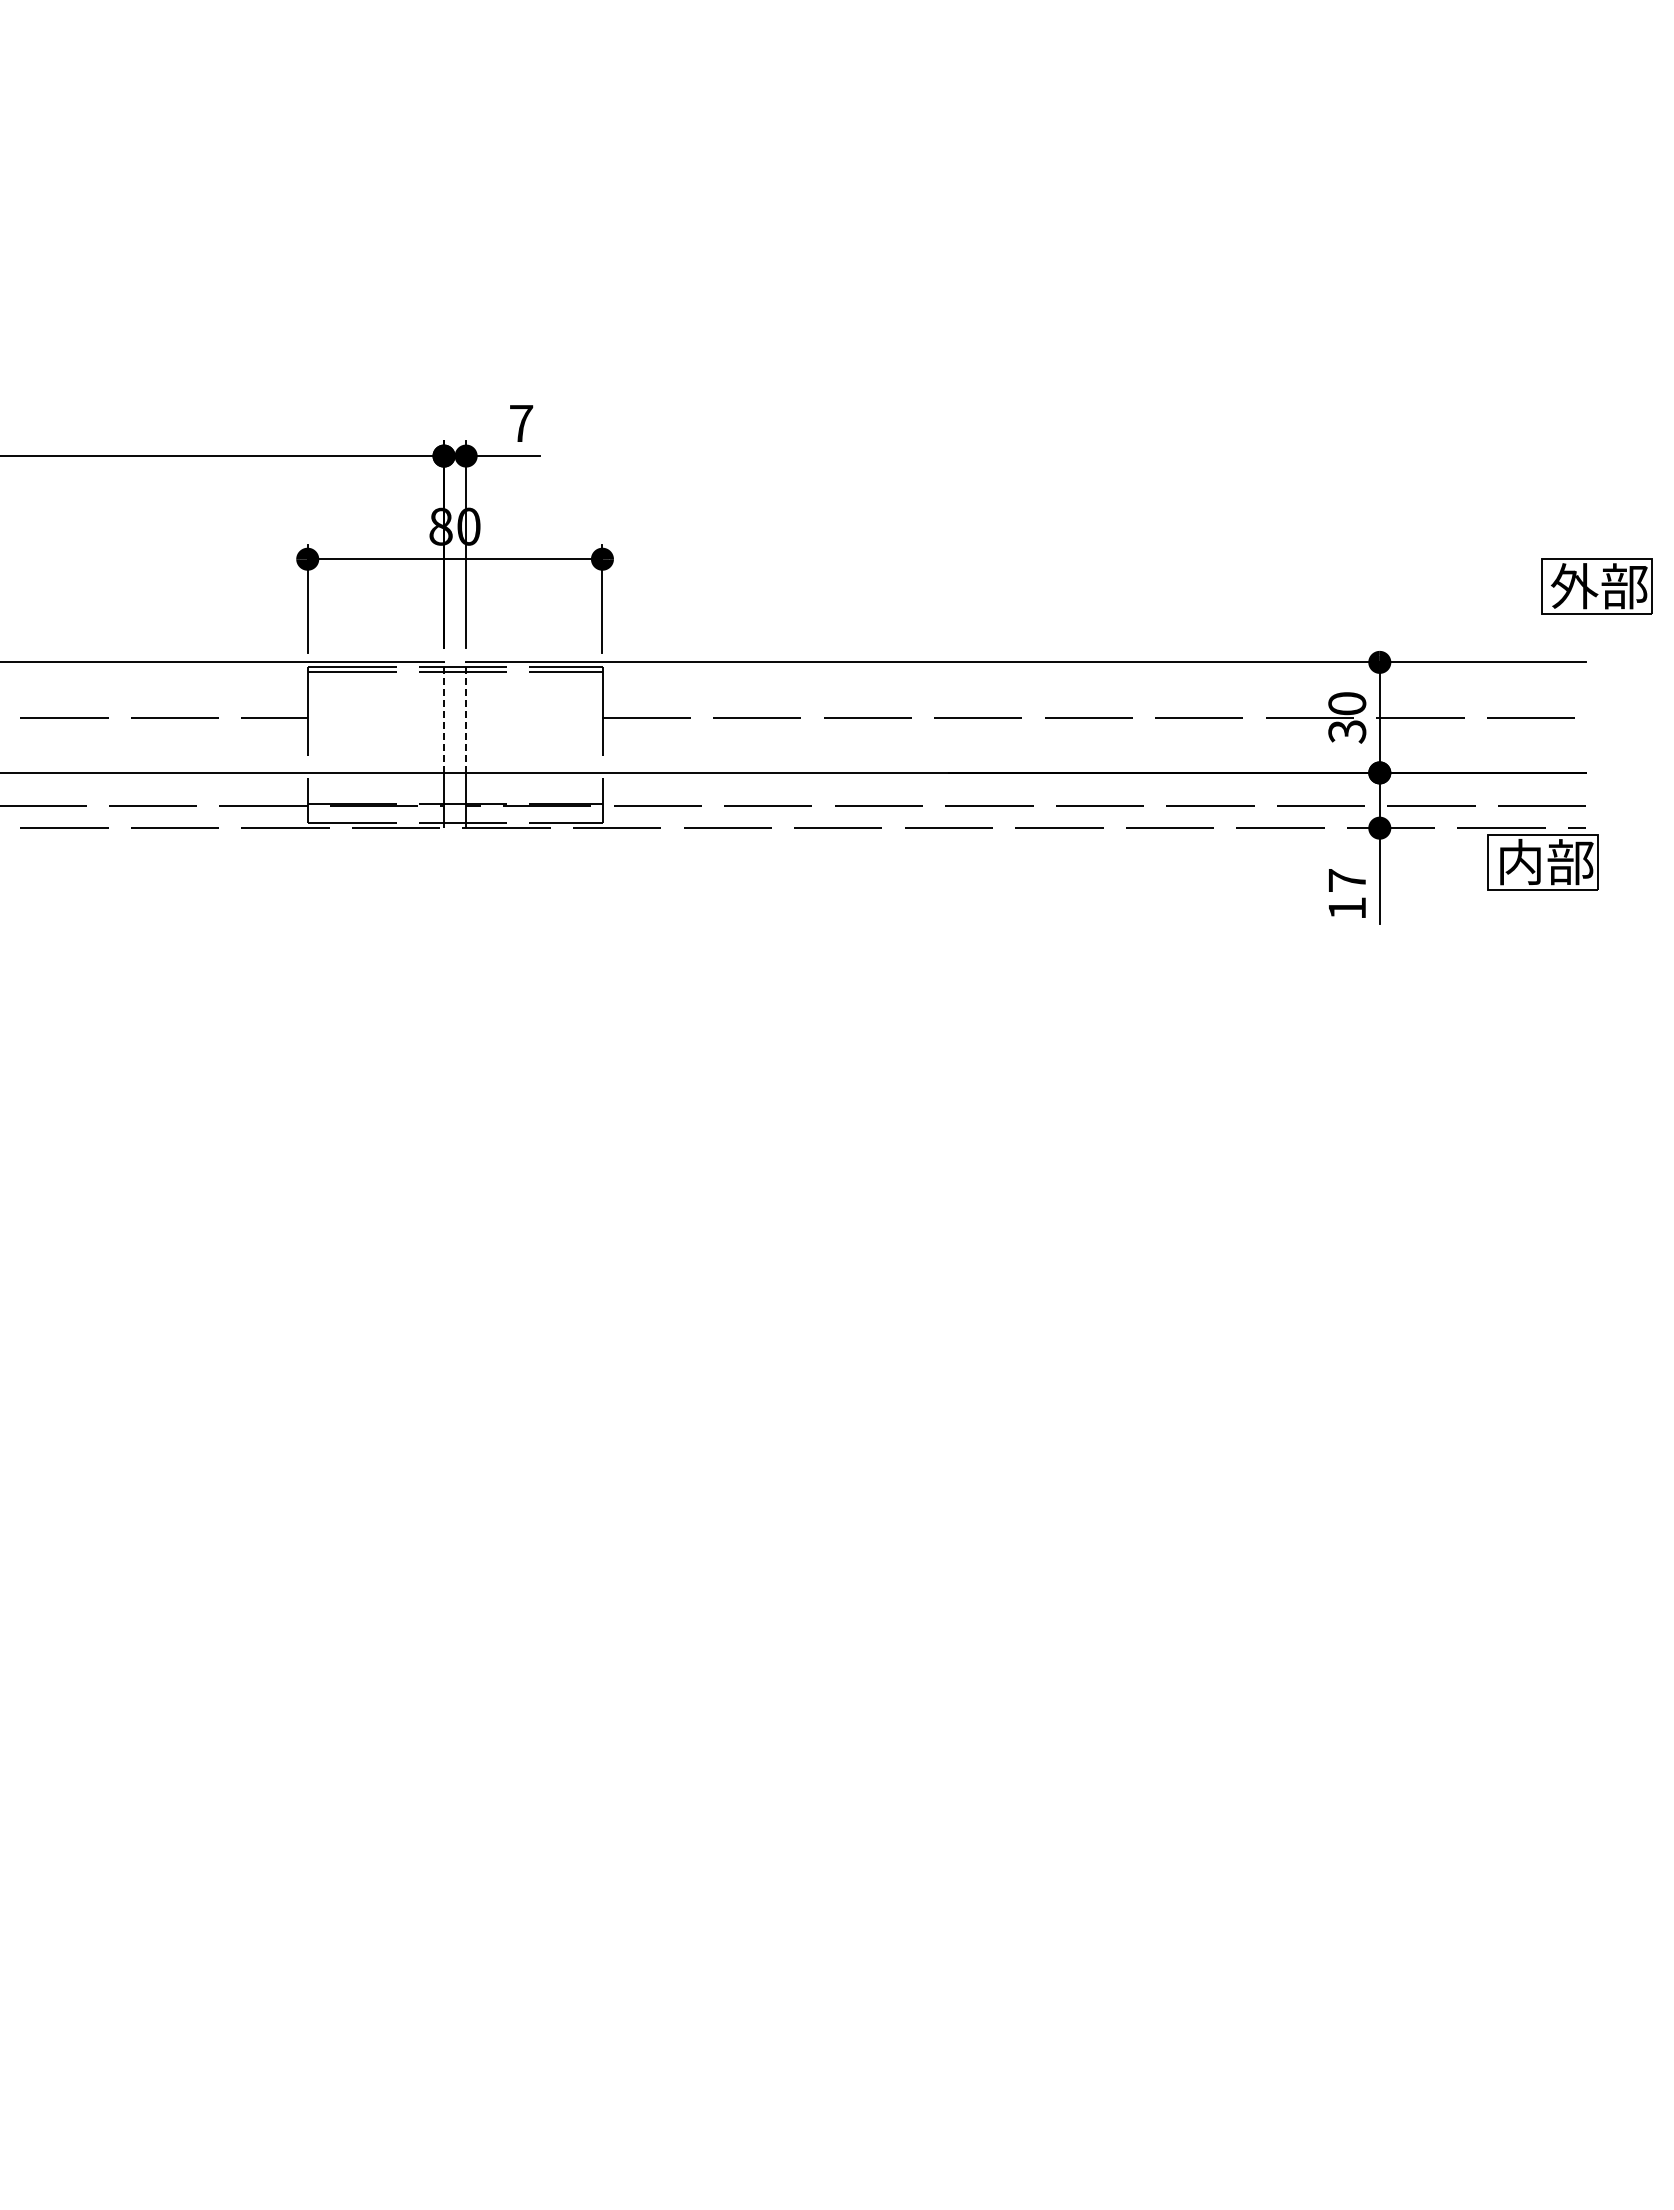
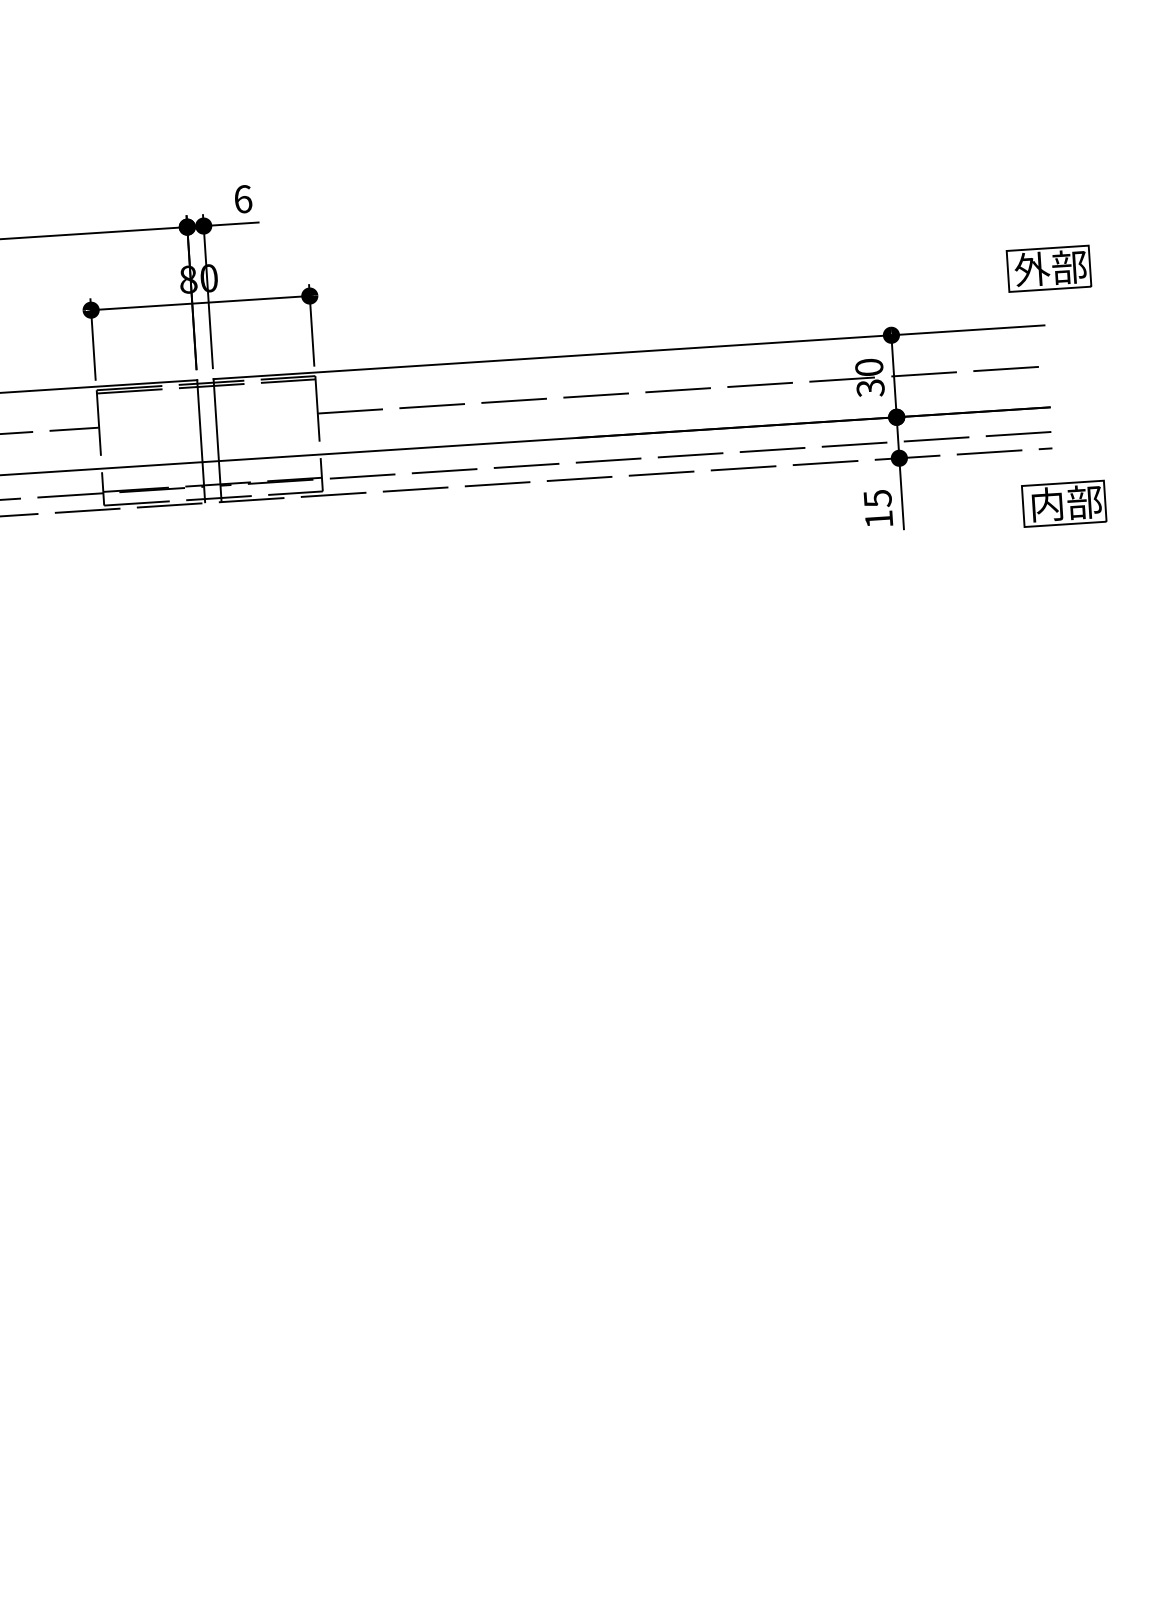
text: (521, 423) -> (243, 199), 7 -> 6
line: (444, 717) -> (200, 421), dashed -> solid
line: (466, 717) -> (216, 419), dashed -> solid
part: (1542, 862) -> (1063, 503), moved
text: (1347, 880) -> (877, 498), 17 -> 15

